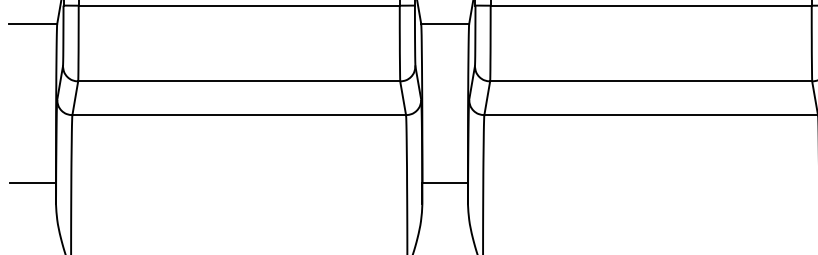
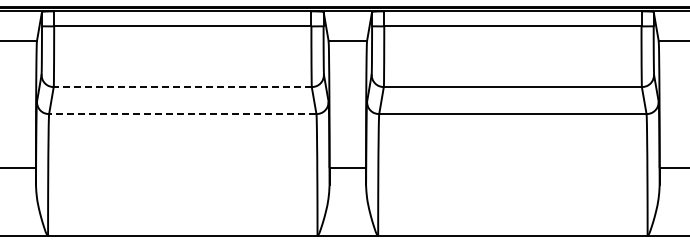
line: (238, 81) -> (182, 87), solid -> dashed
line: (238, 115) -> (182, 114), solid -> dashed

